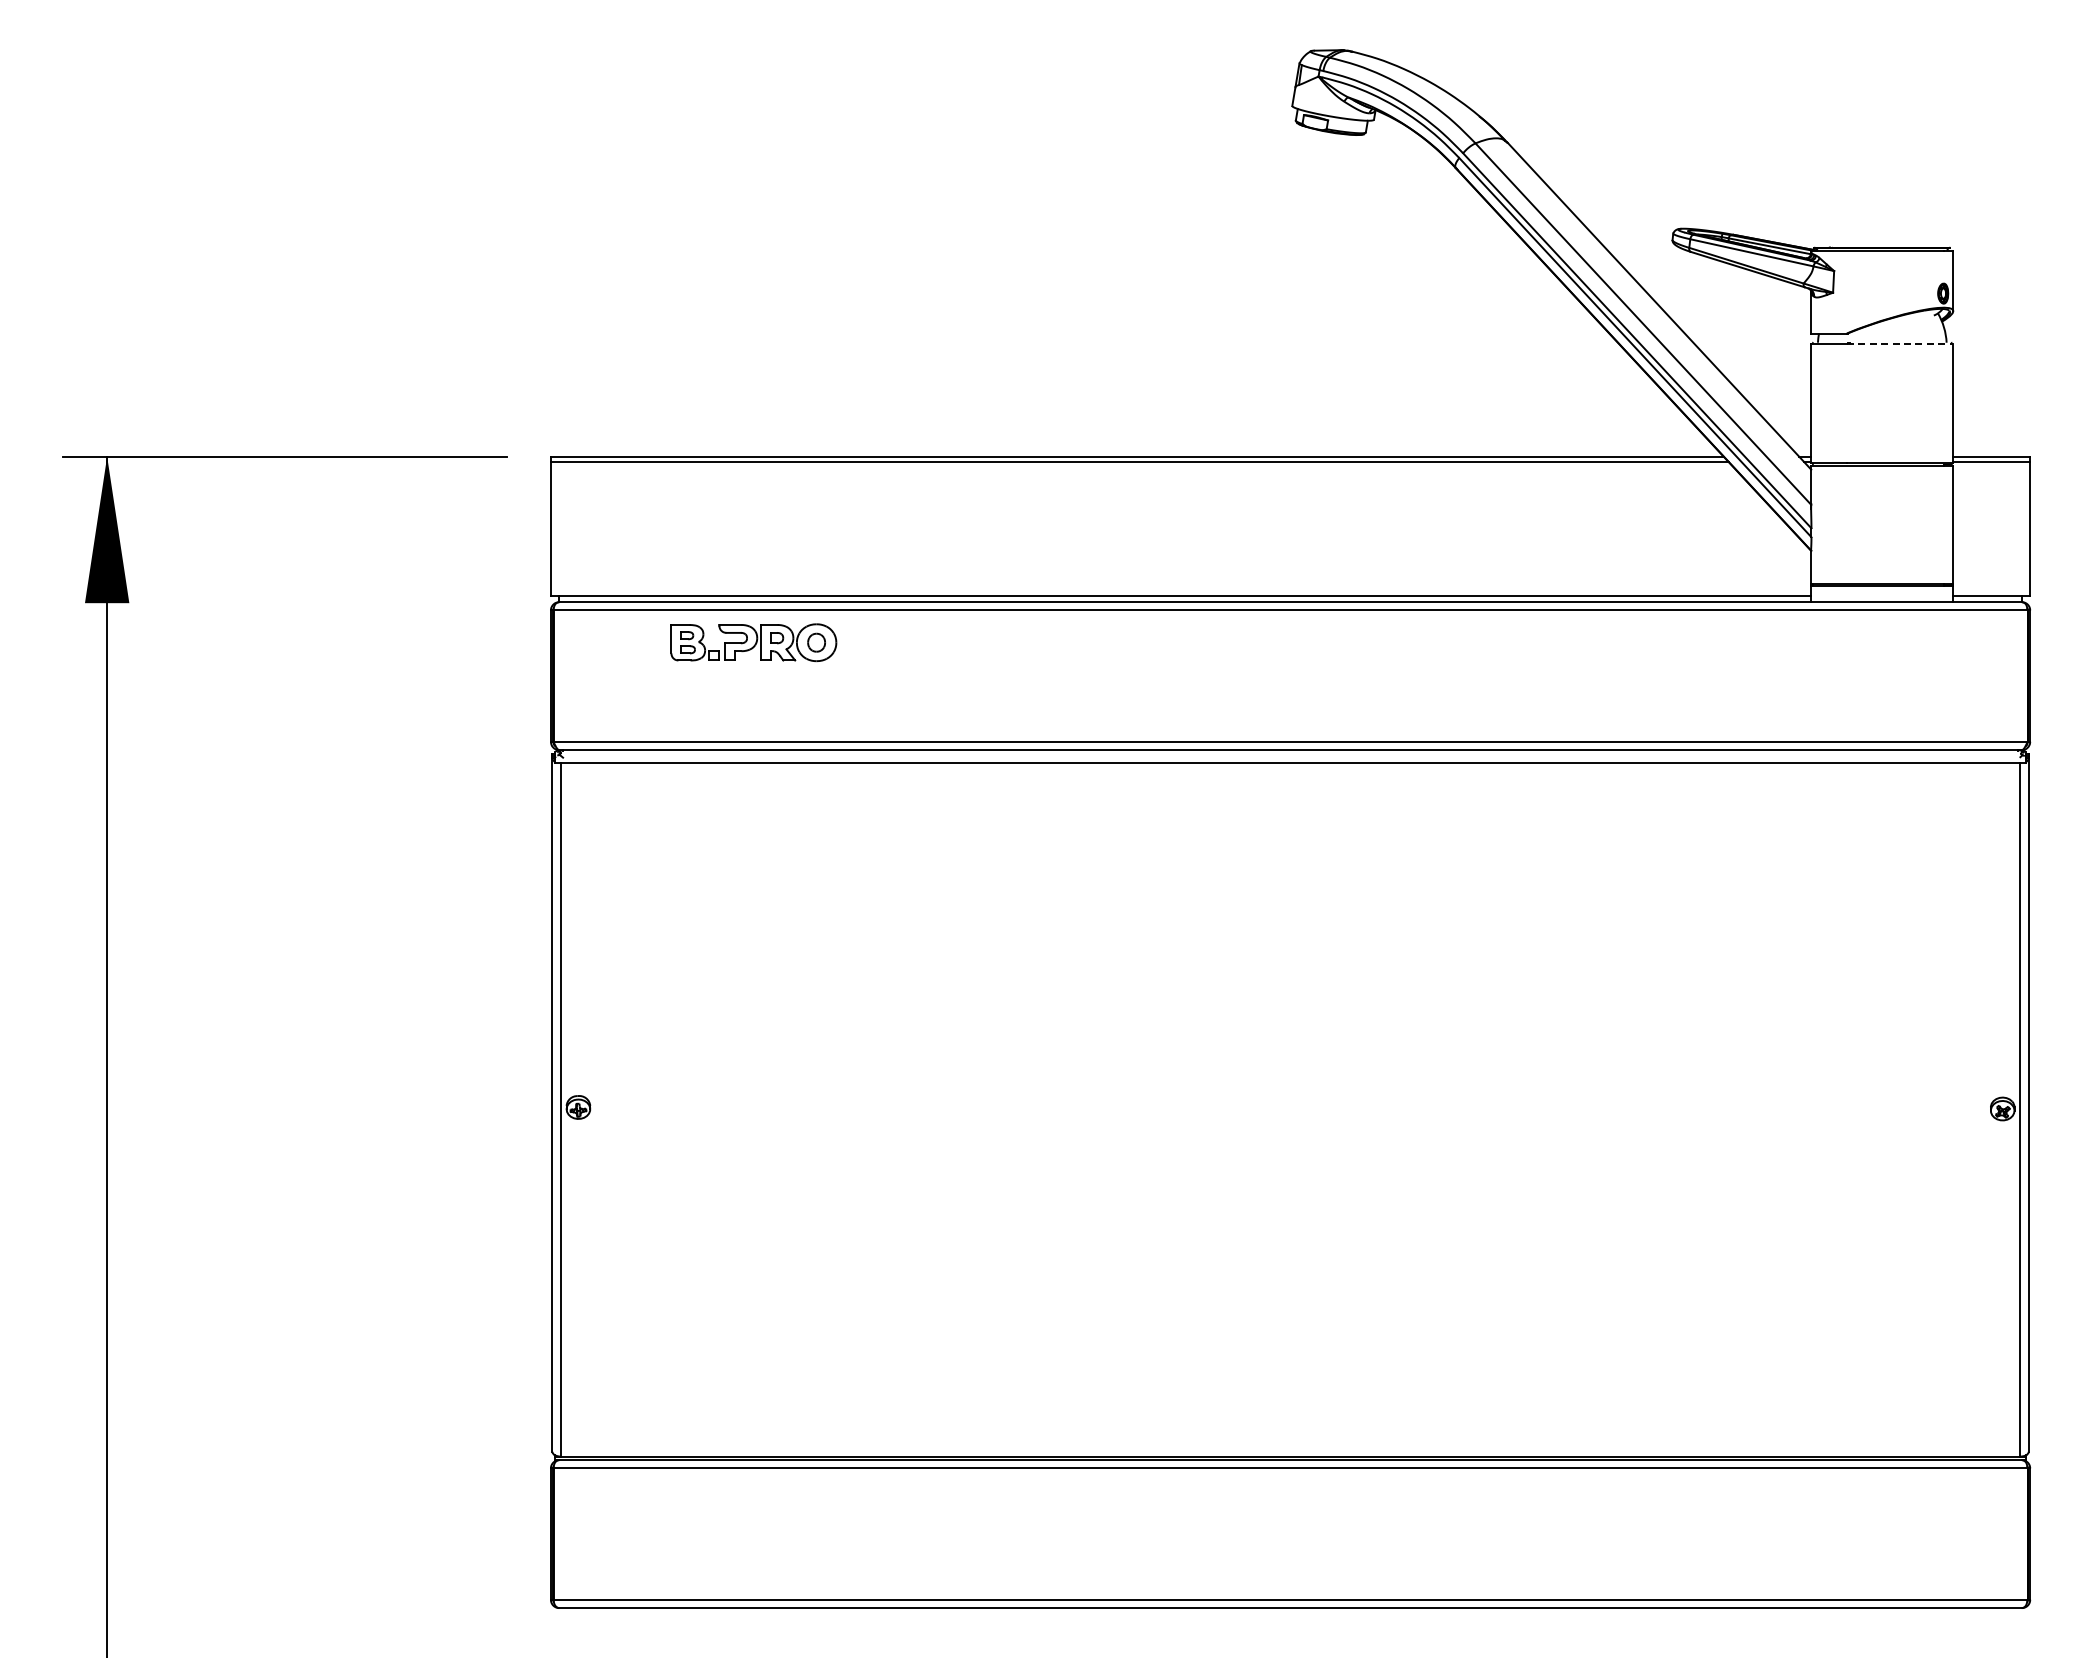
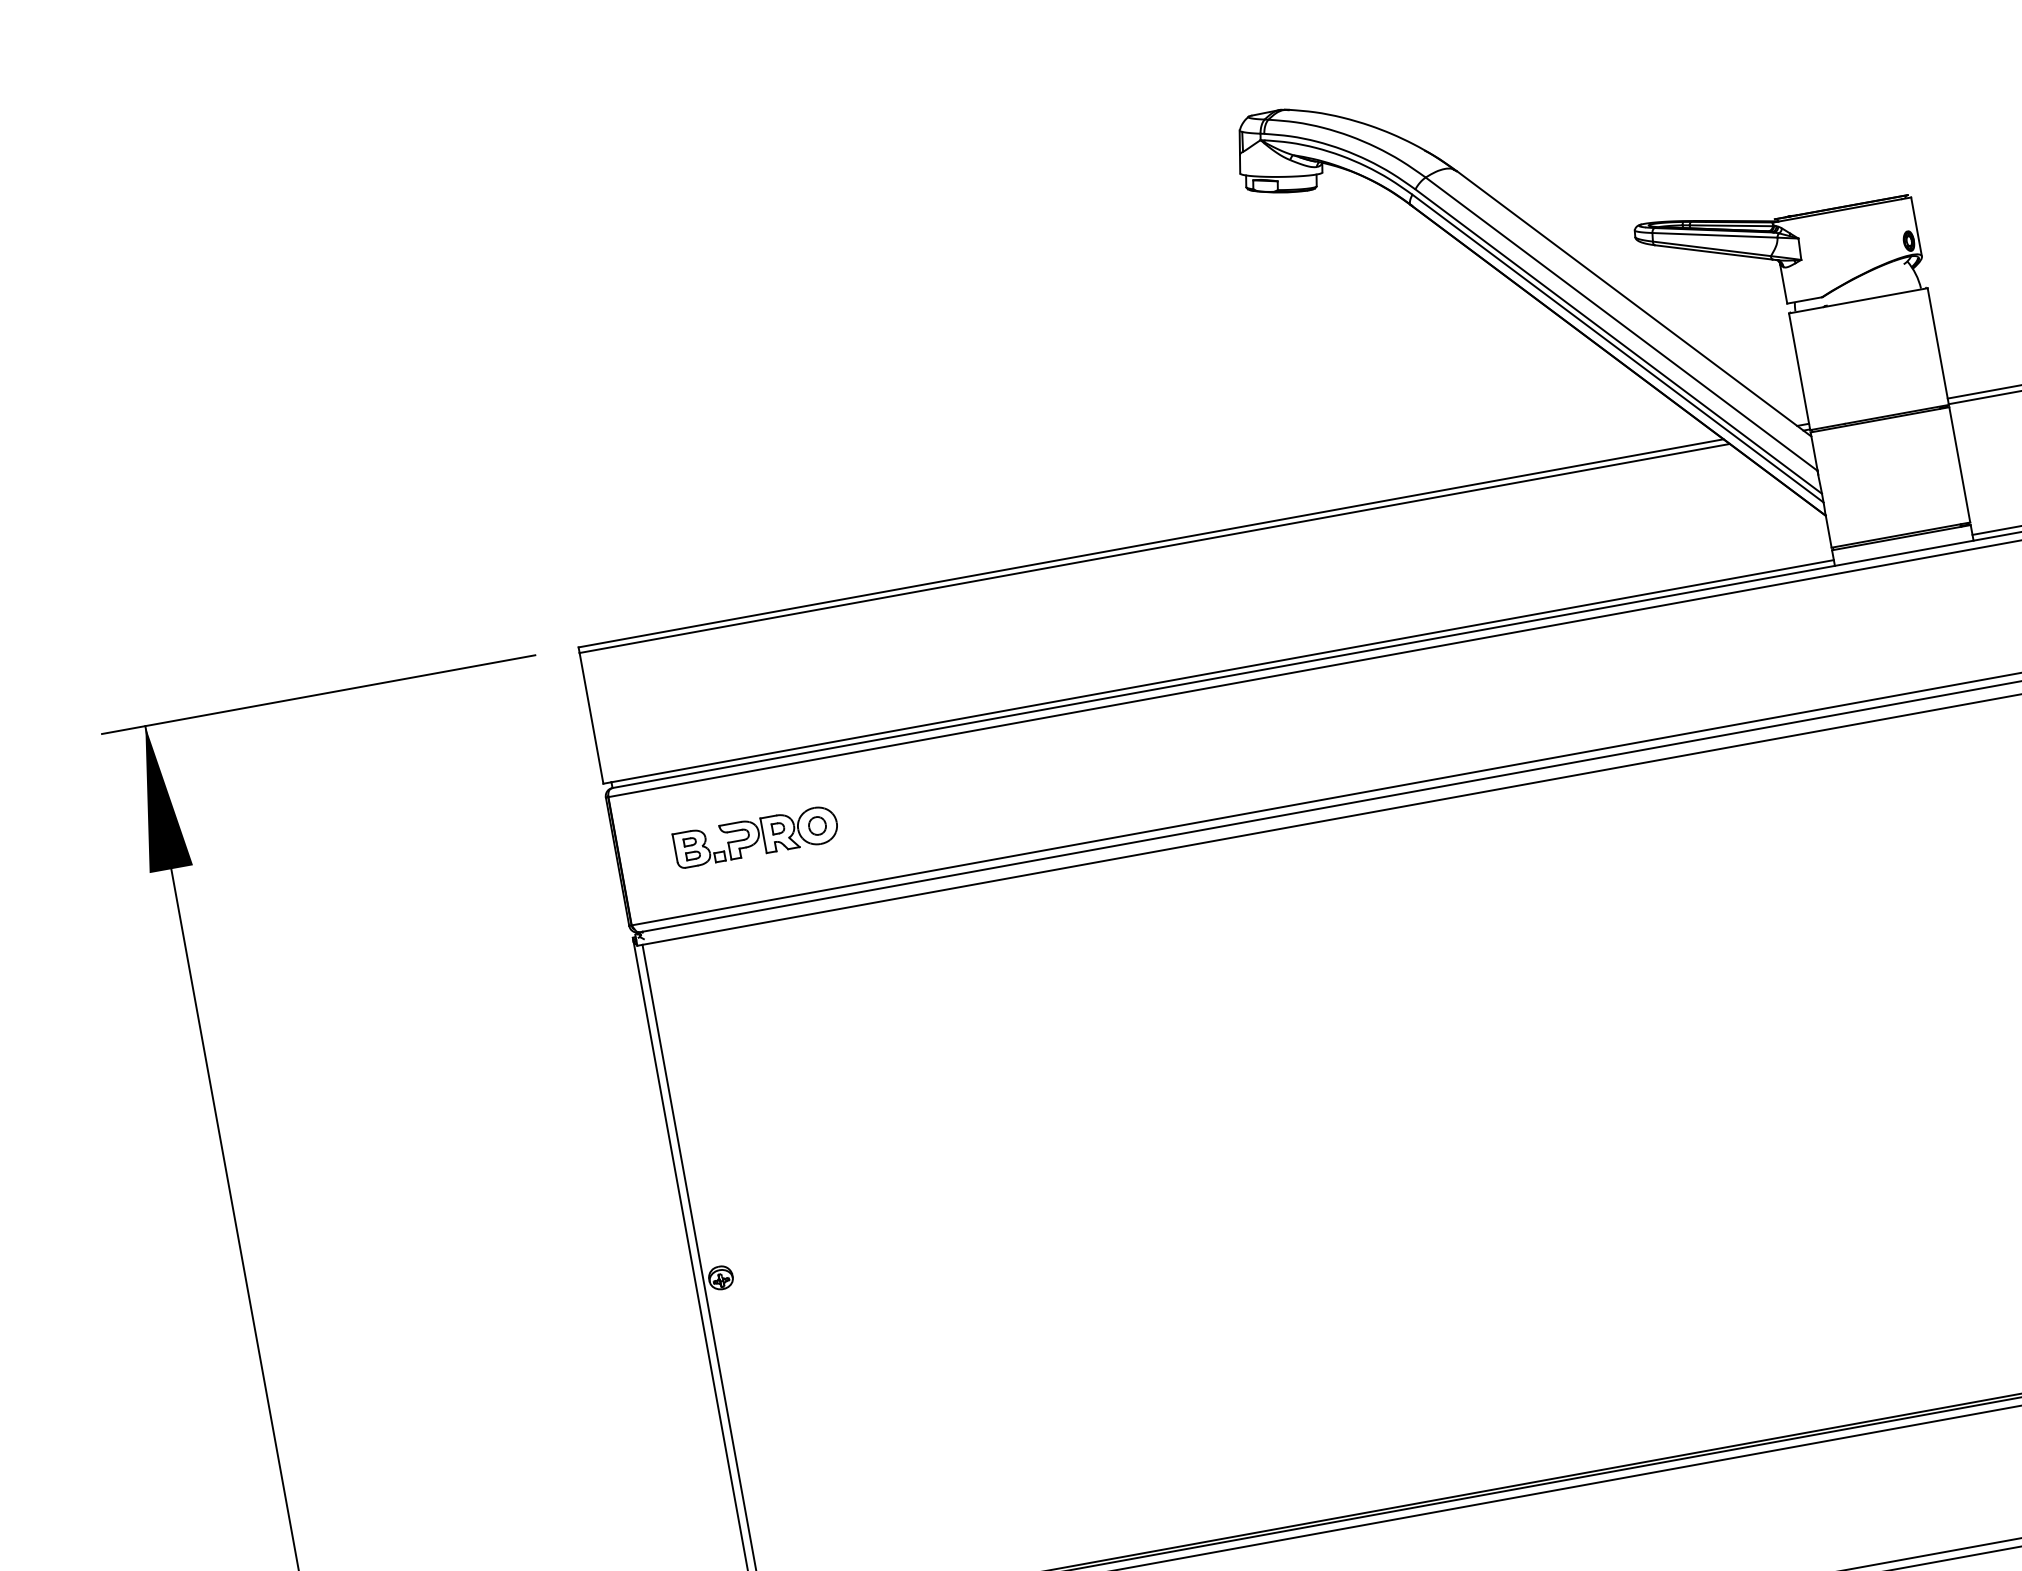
line: (1900, 343) -> (1876, 297), dashed -> solid
part: (753, 642) -> (755, 836), moved

